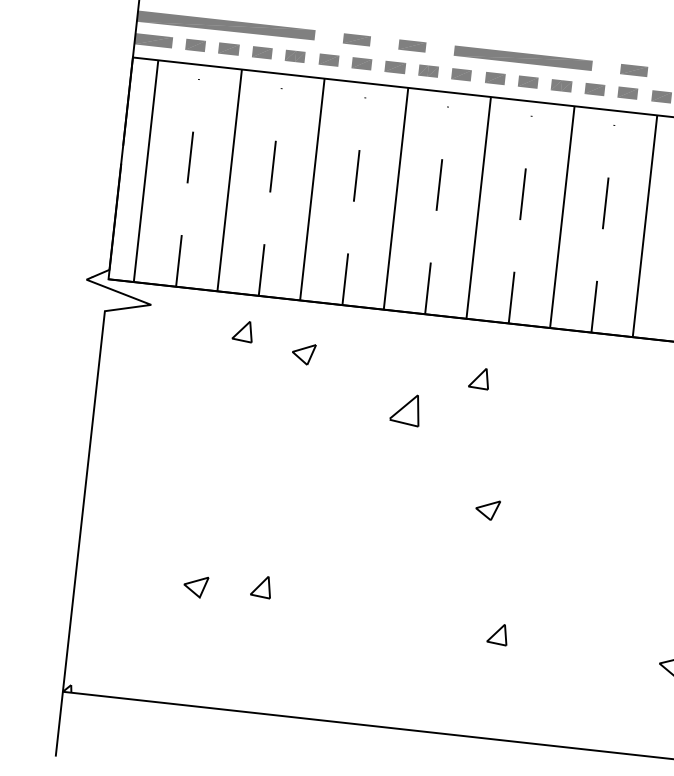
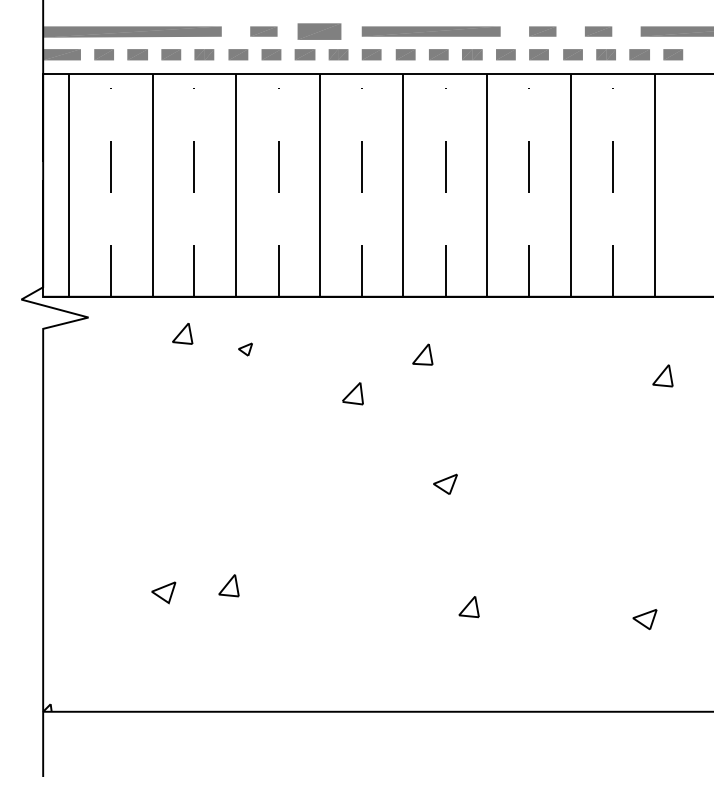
part: (412, 45) -> (319, 31), size x1.6
part: (303, 353) -> (245, 349), size x0.6
part: (405, 409) -> (352, 393), size x0.7

